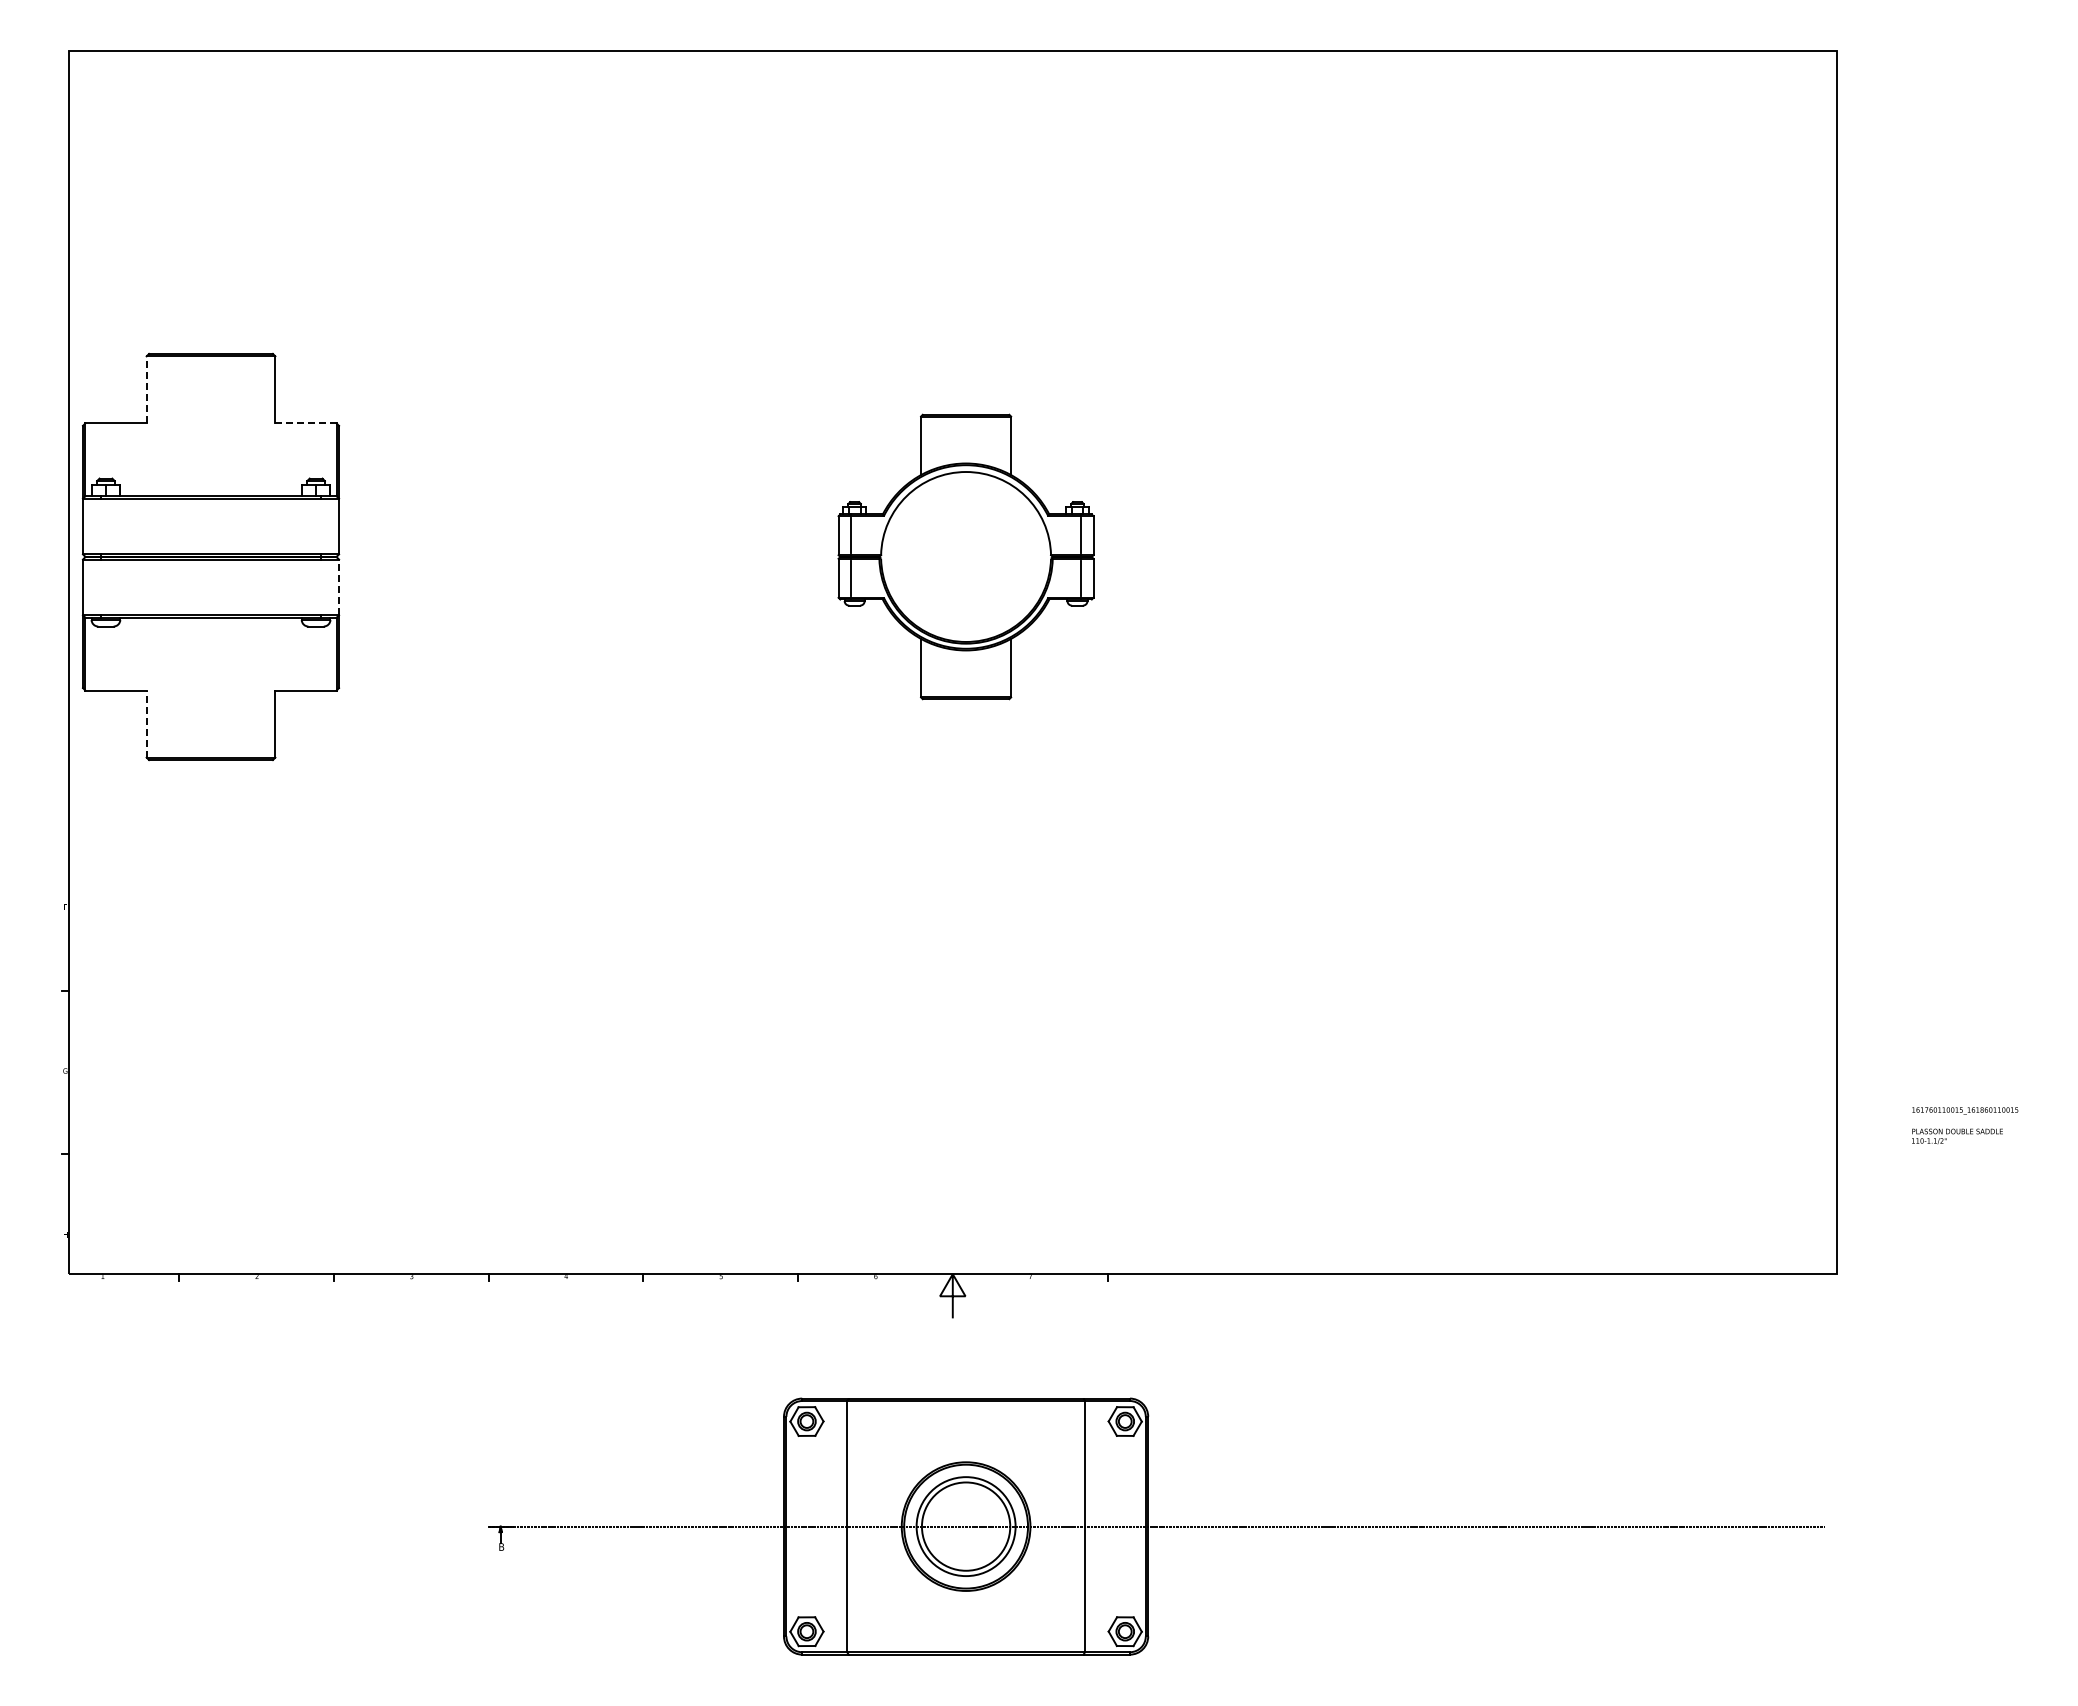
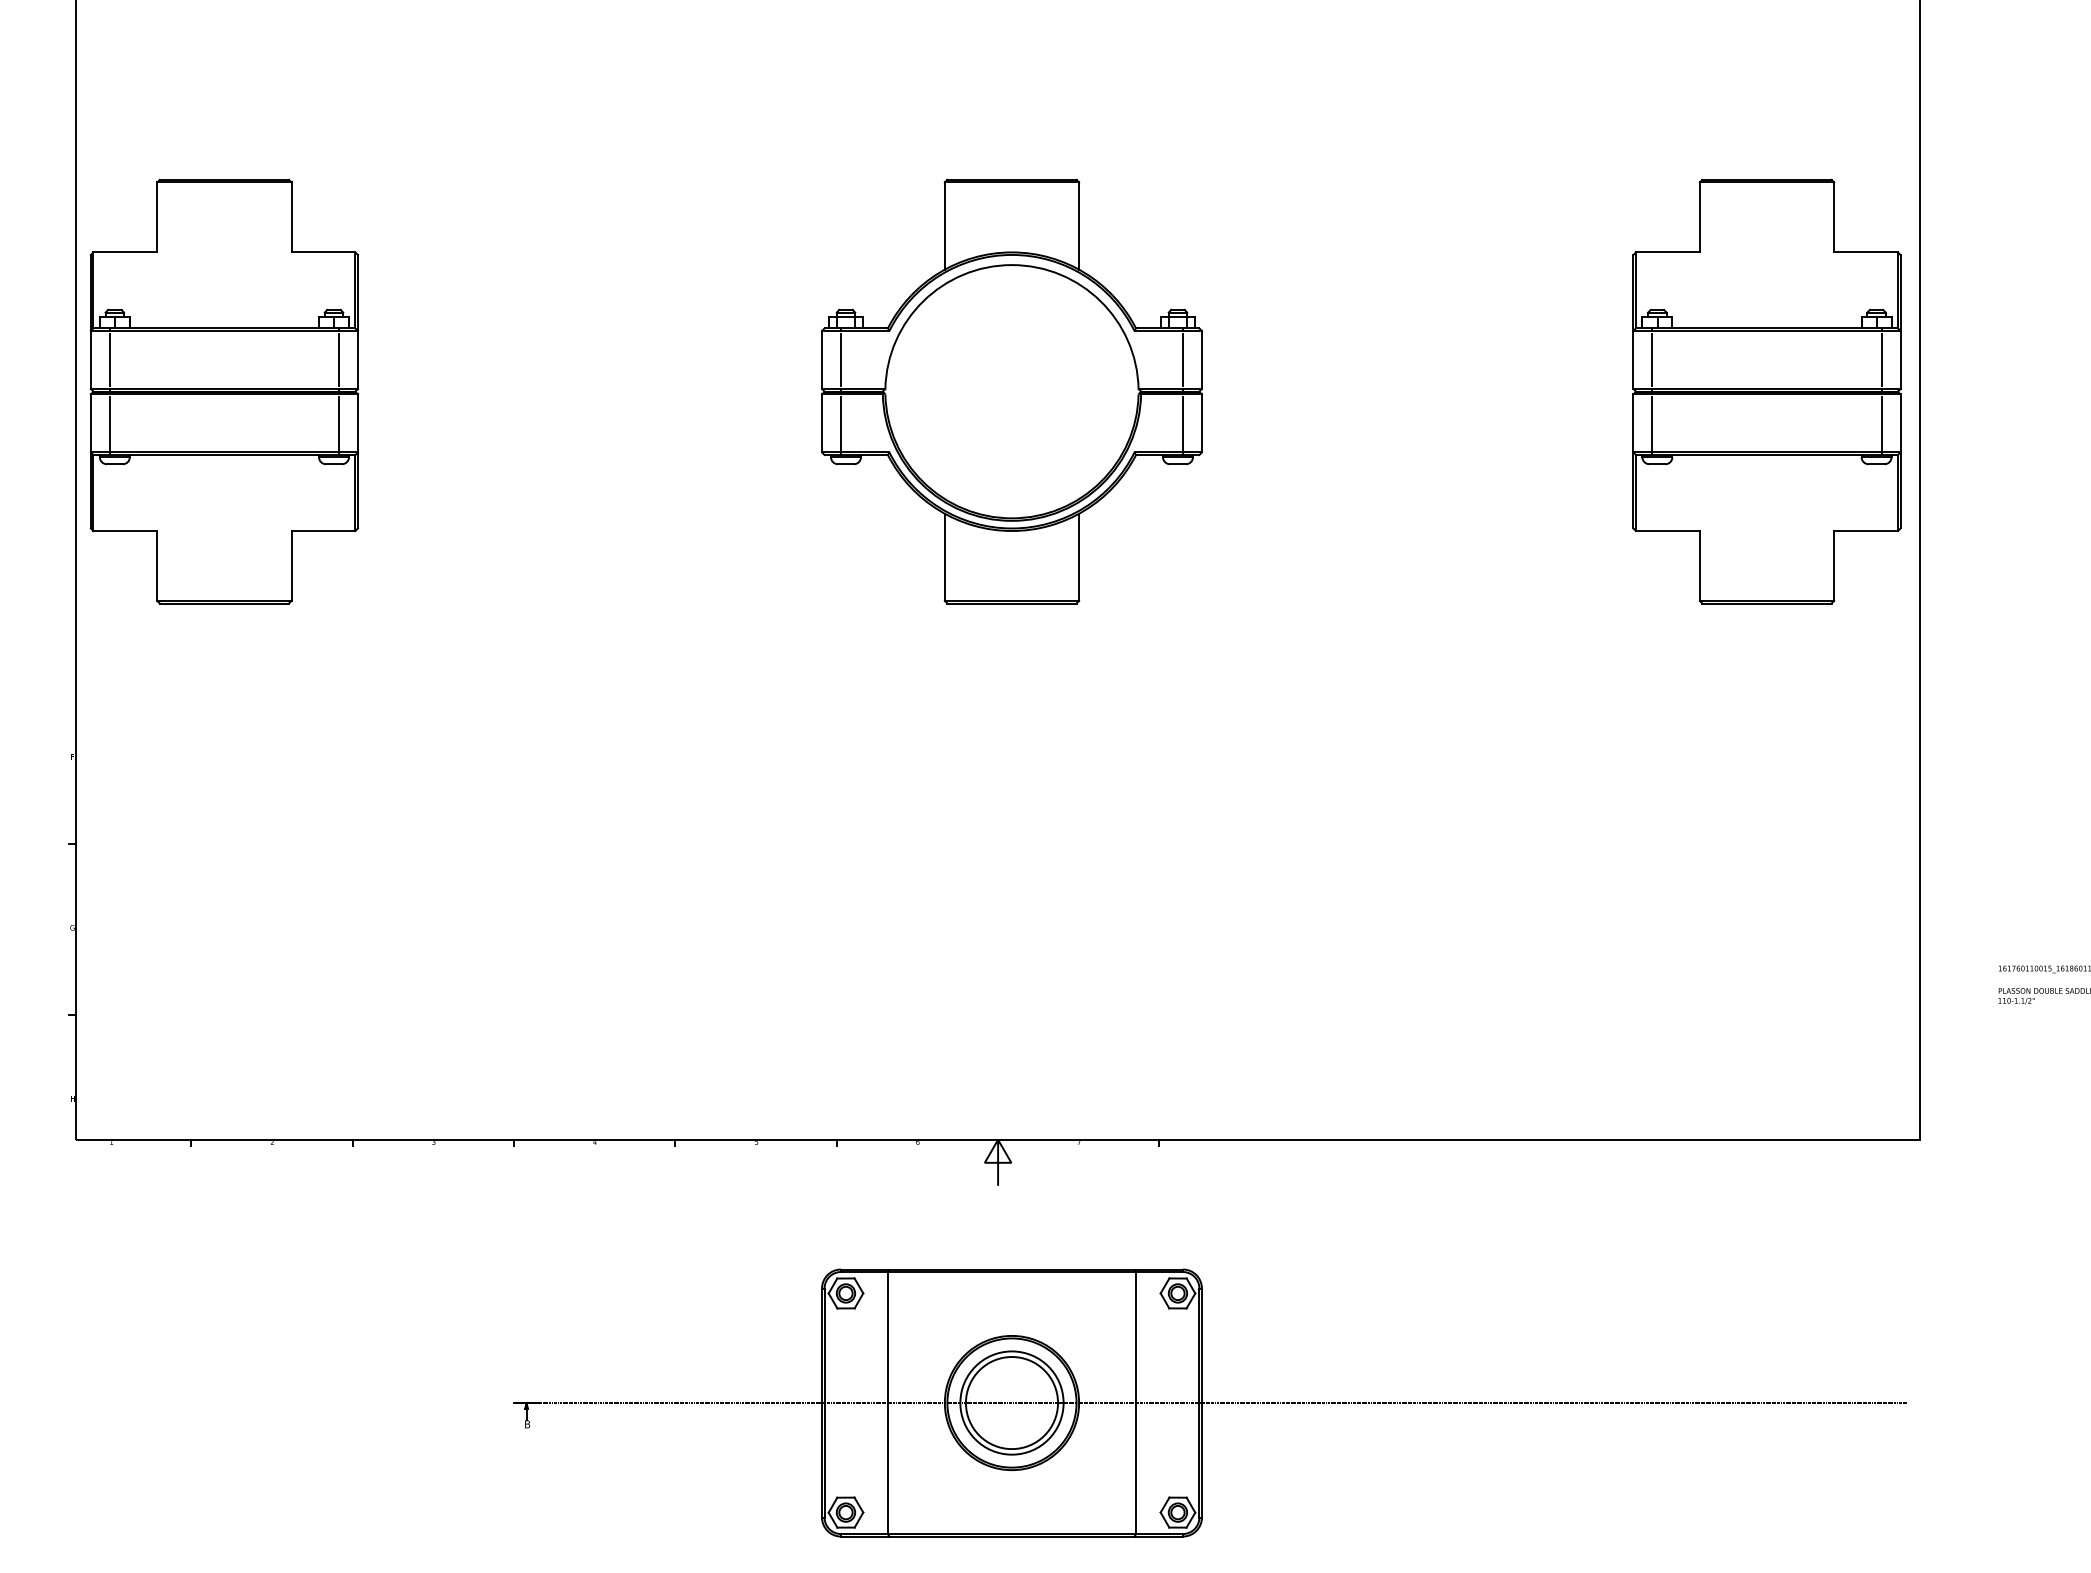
line: (146, 389) -> (157, 217), dashed -> solid
line: (305, 423) -> (322, 252), dashed -> solid
line: (101, 526) -> (110, 359), added
line: (320, 526) -> (338, 359), added
part: (965, 556) -> (1011, 391), size x1.43
part: (1689, 556) -> (1766, 391), added
line: (101, 587) -> (110, 423), added
line: (320, 587) -> (338, 423), added
line: (339, 587) -> (358, 423), dashed -> solid
line: (146, 724) -> (157, 566), dashed -> solid

